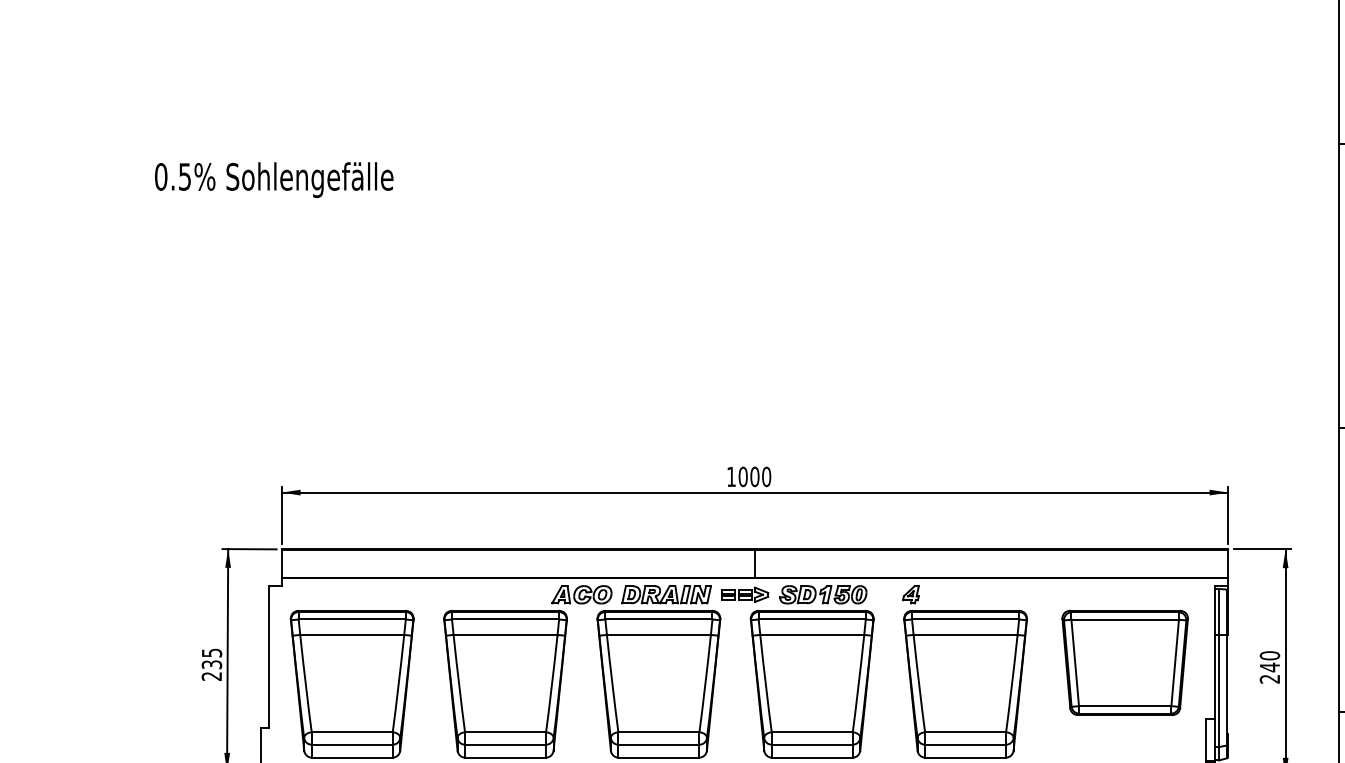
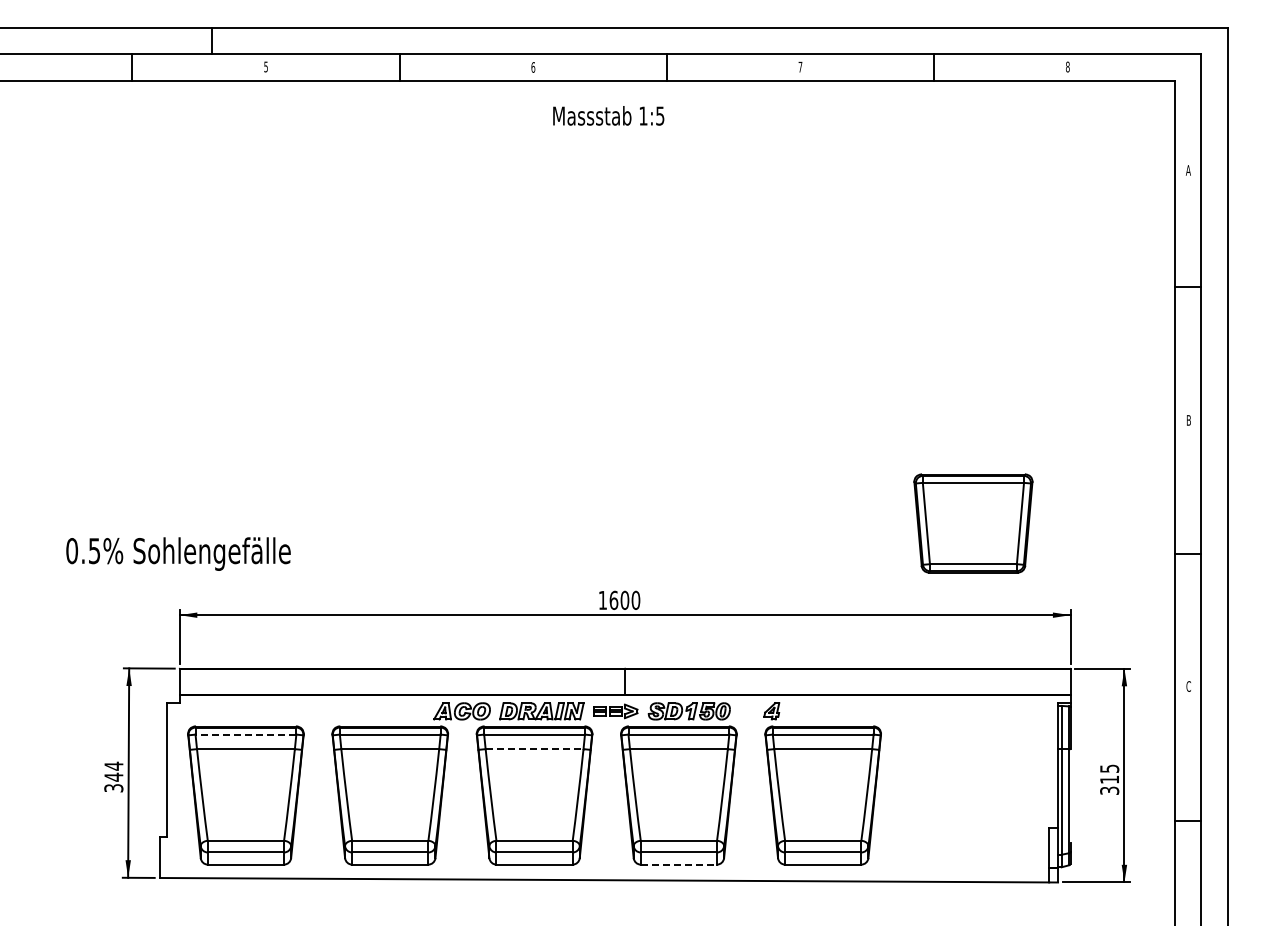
text: (274, 179) -> (178, 553), moved
text: (742, 475) -> (613, 599), 1000 -> 1600
line: (351, 619) -> (245, 734), solid -> dashed
line: (658, 635) -> (534, 749), solid -> dashed
part: (1125, 662) -> (973, 523), moved
text: (211, 663) -> (113, 776), 235 -> 344
text: (1269, 667) -> (1109, 779), 240 -> 315
line: (812, 757) -> (679, 864), solid -> dashed

